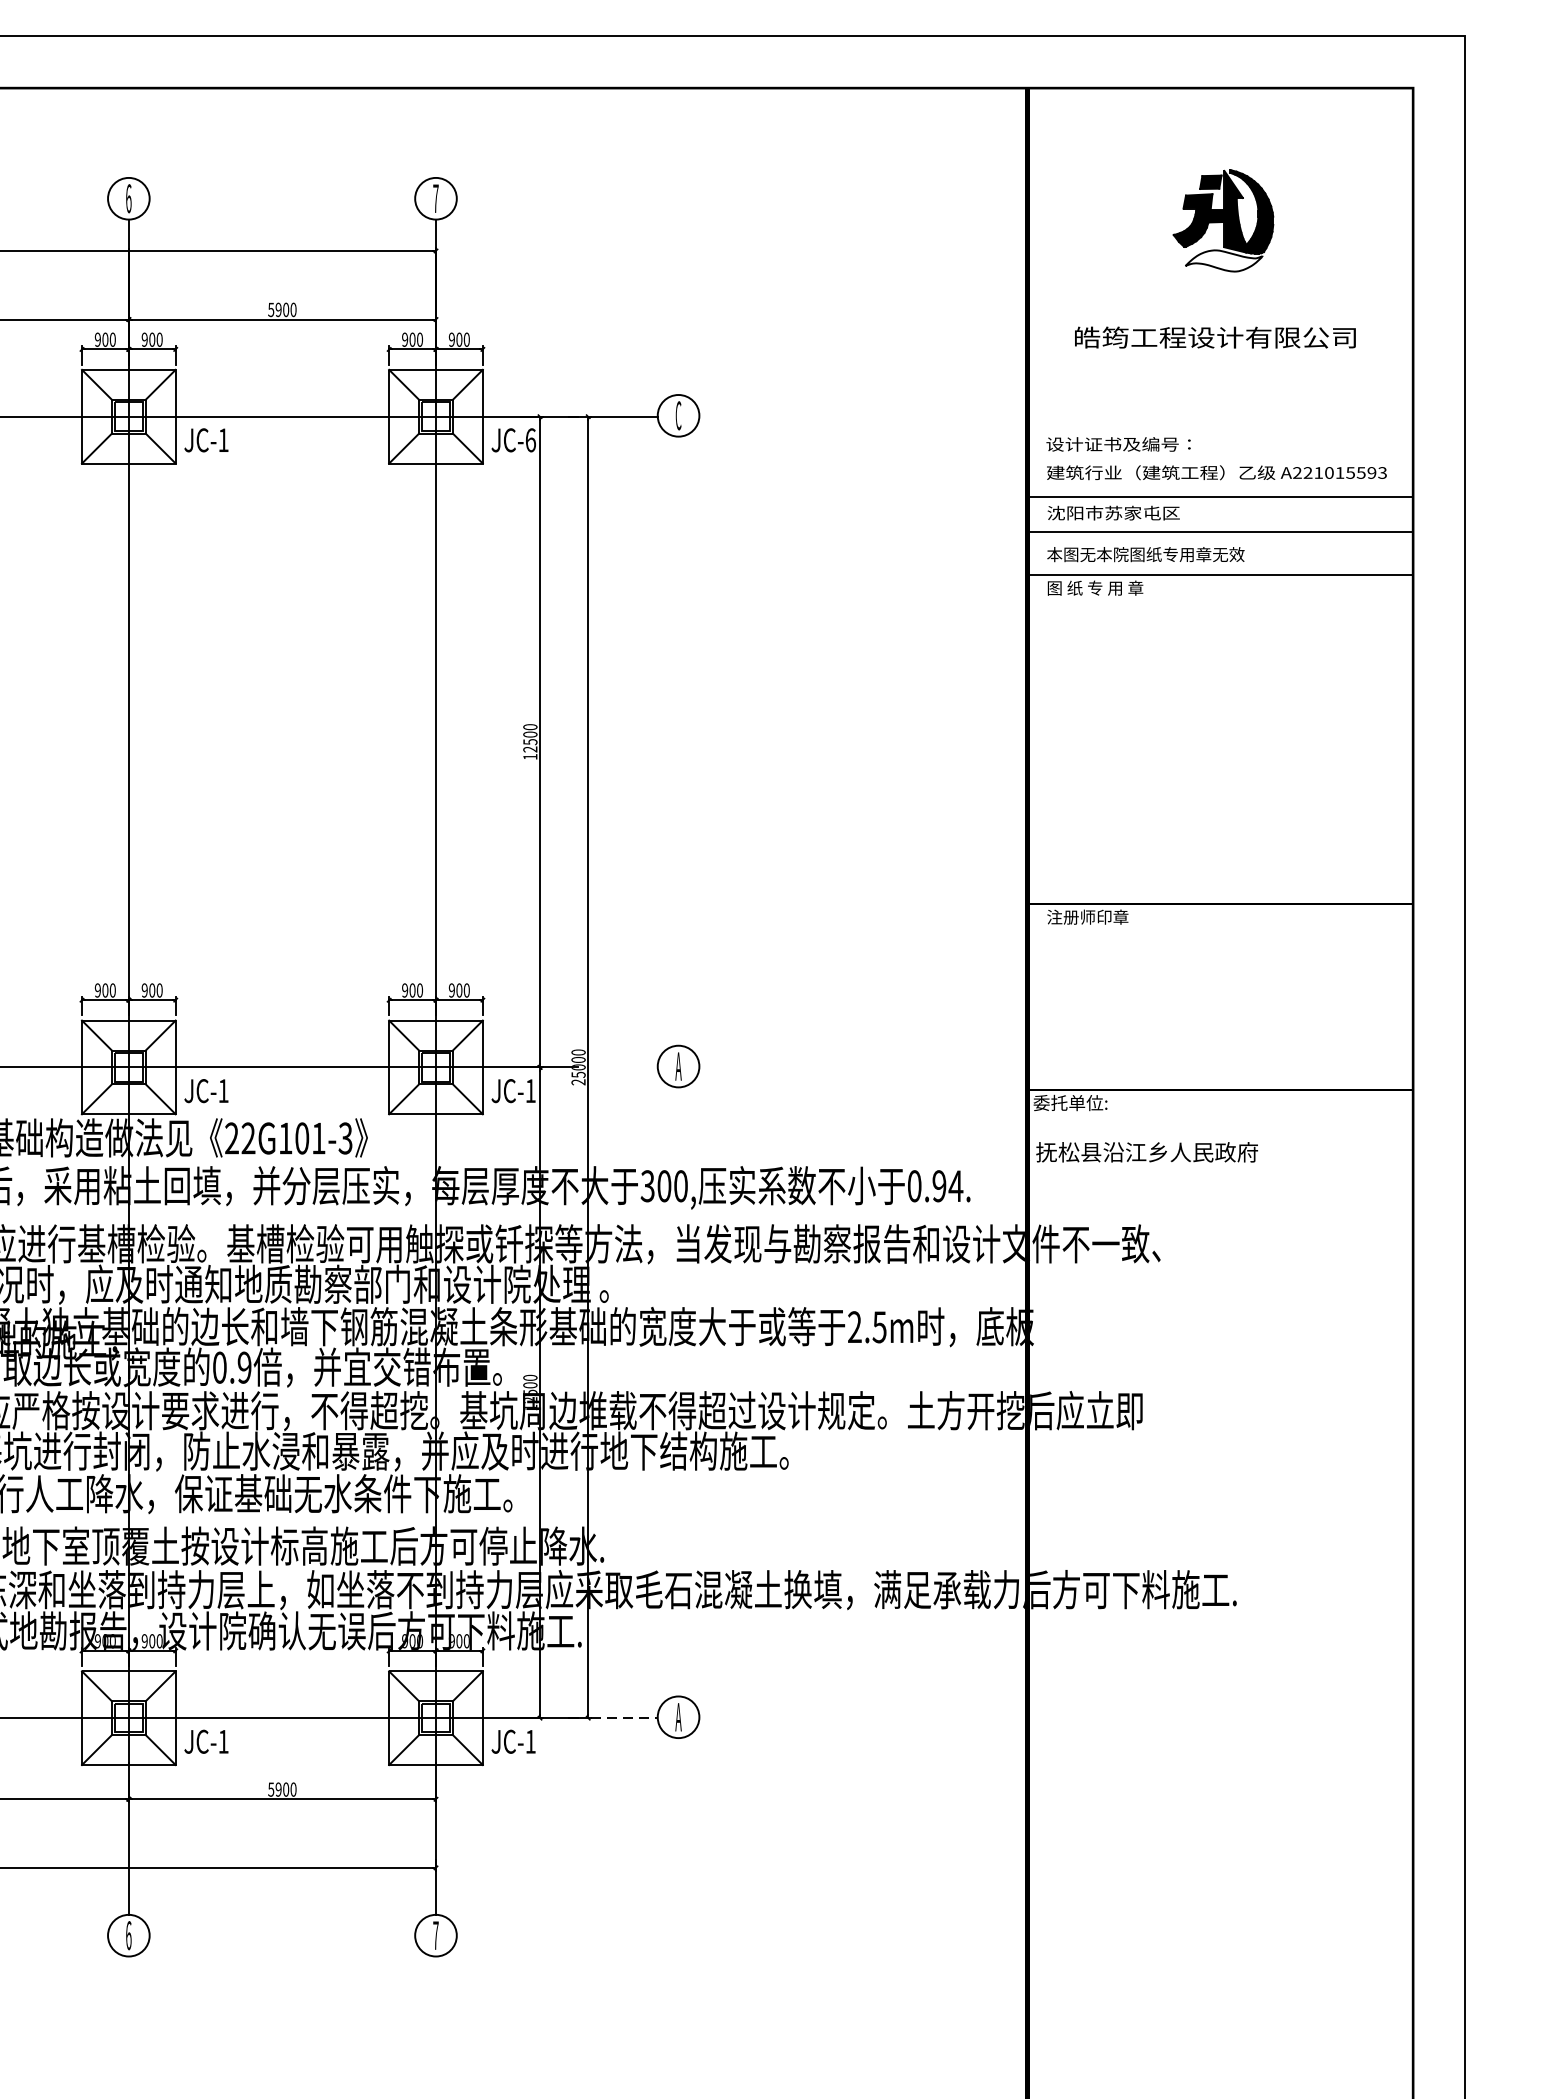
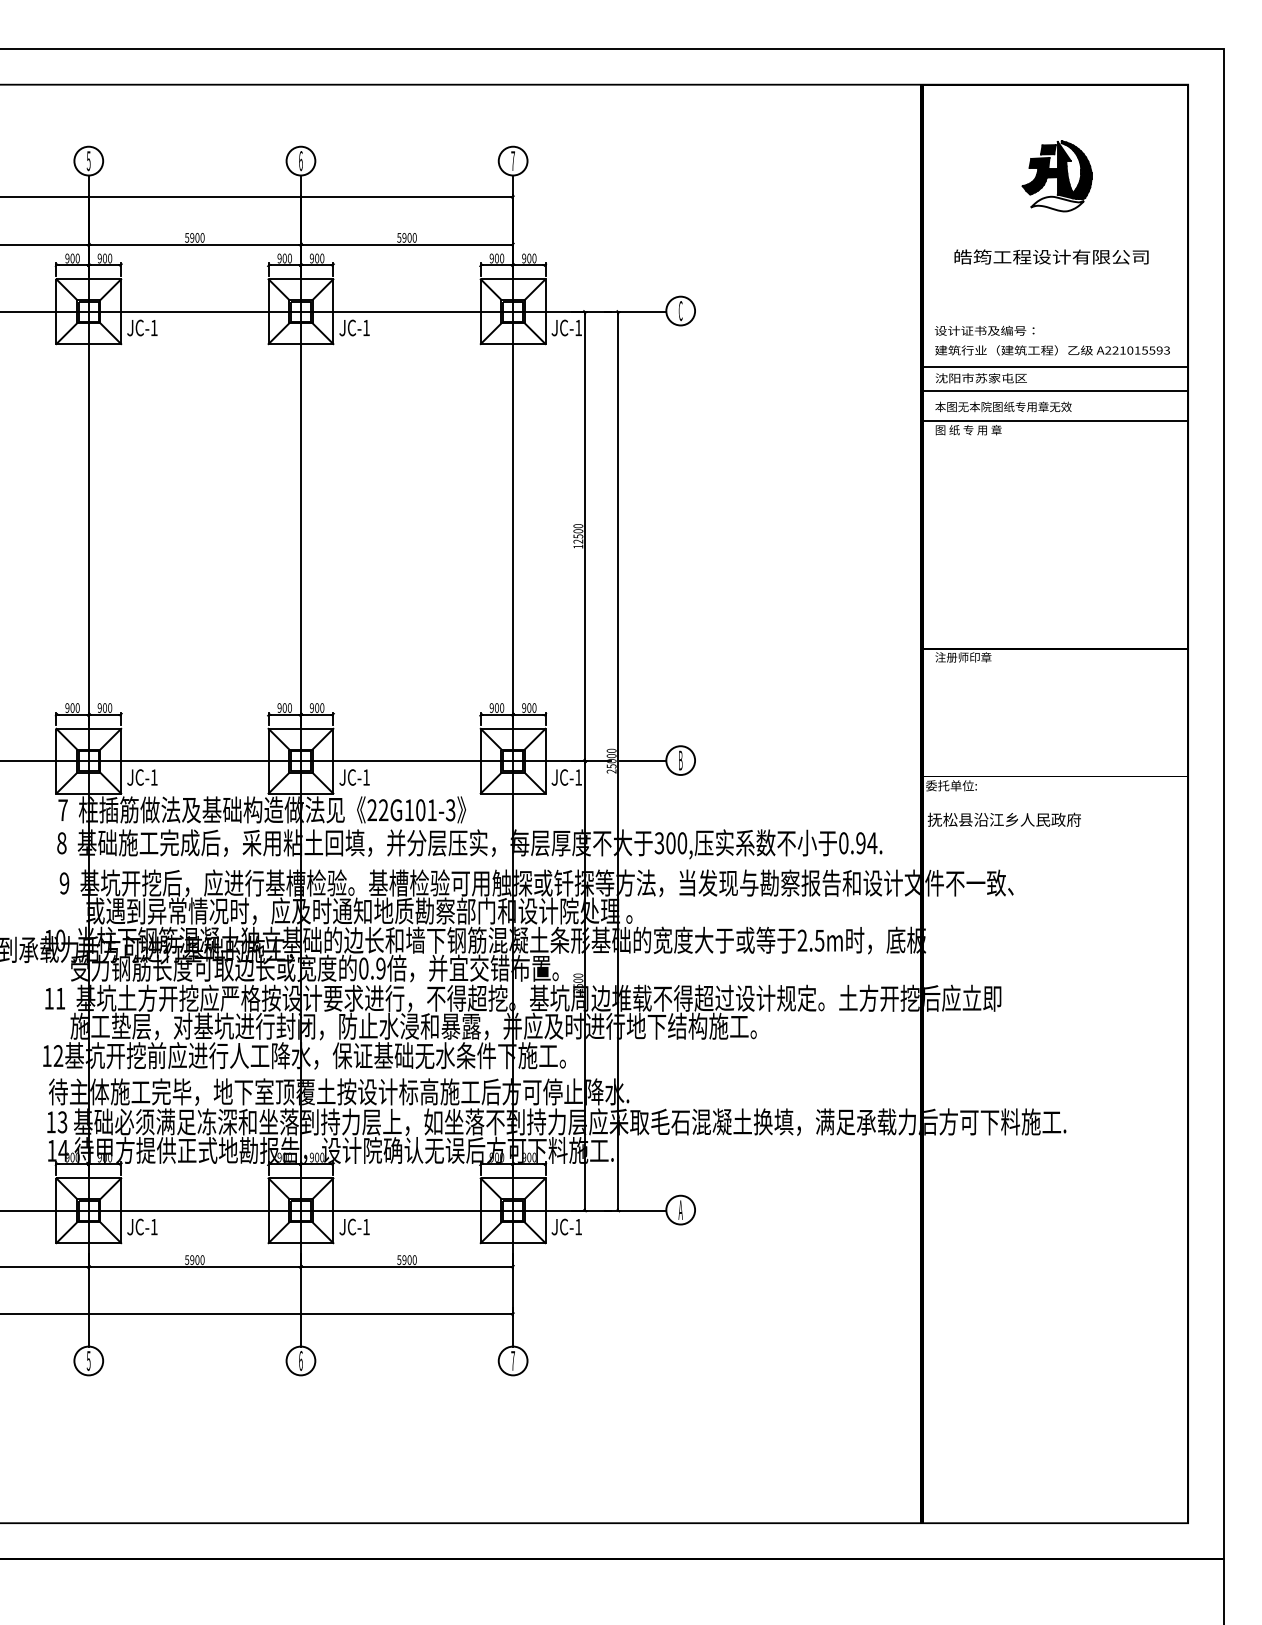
text: (530, 439) -> (578, 327), JC-6 -> JC-1
text: (678, 1066) -> (680, 760), A -> B
line: (624, 1067) -> (643, 761), added
line: (624, 1717) -> (643, 1210), dashed -> solid

